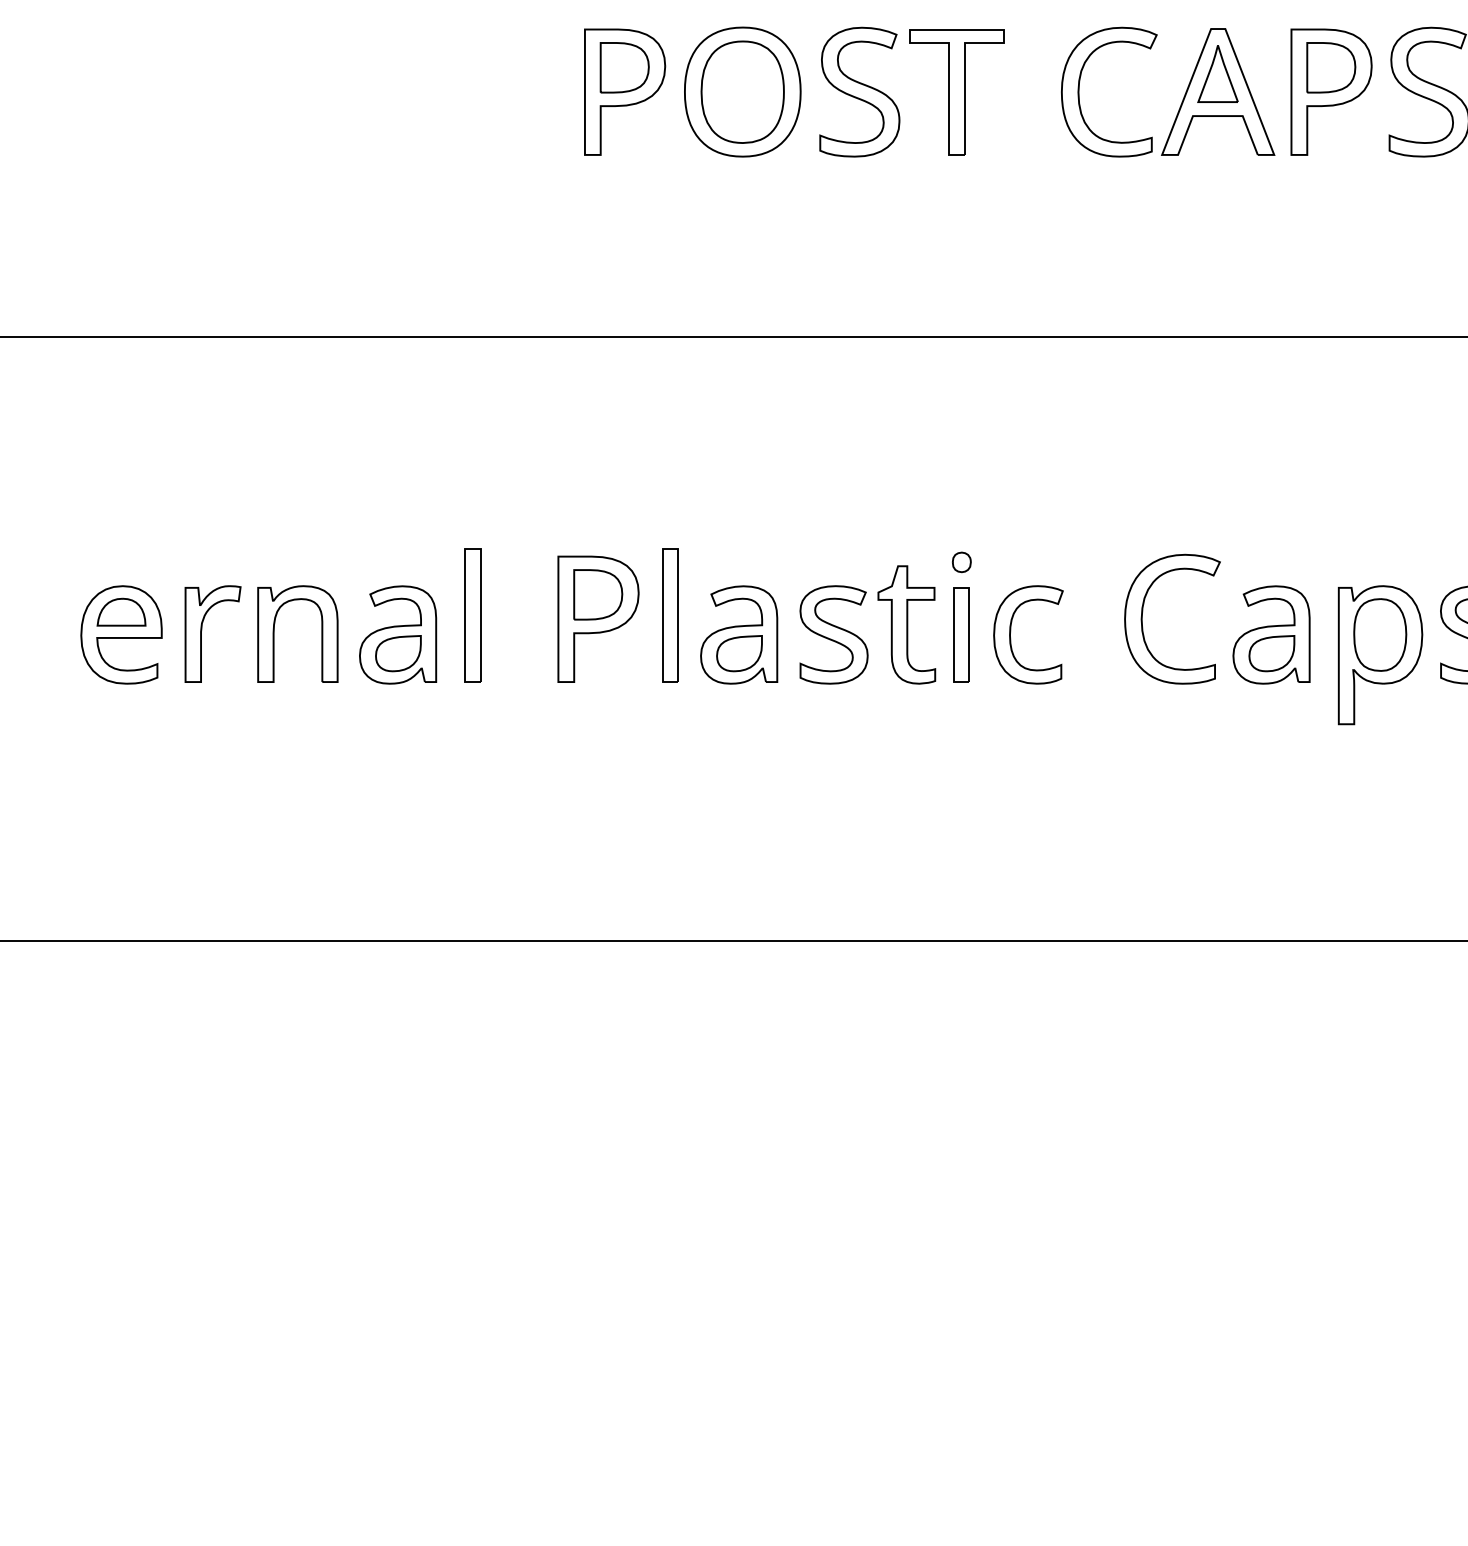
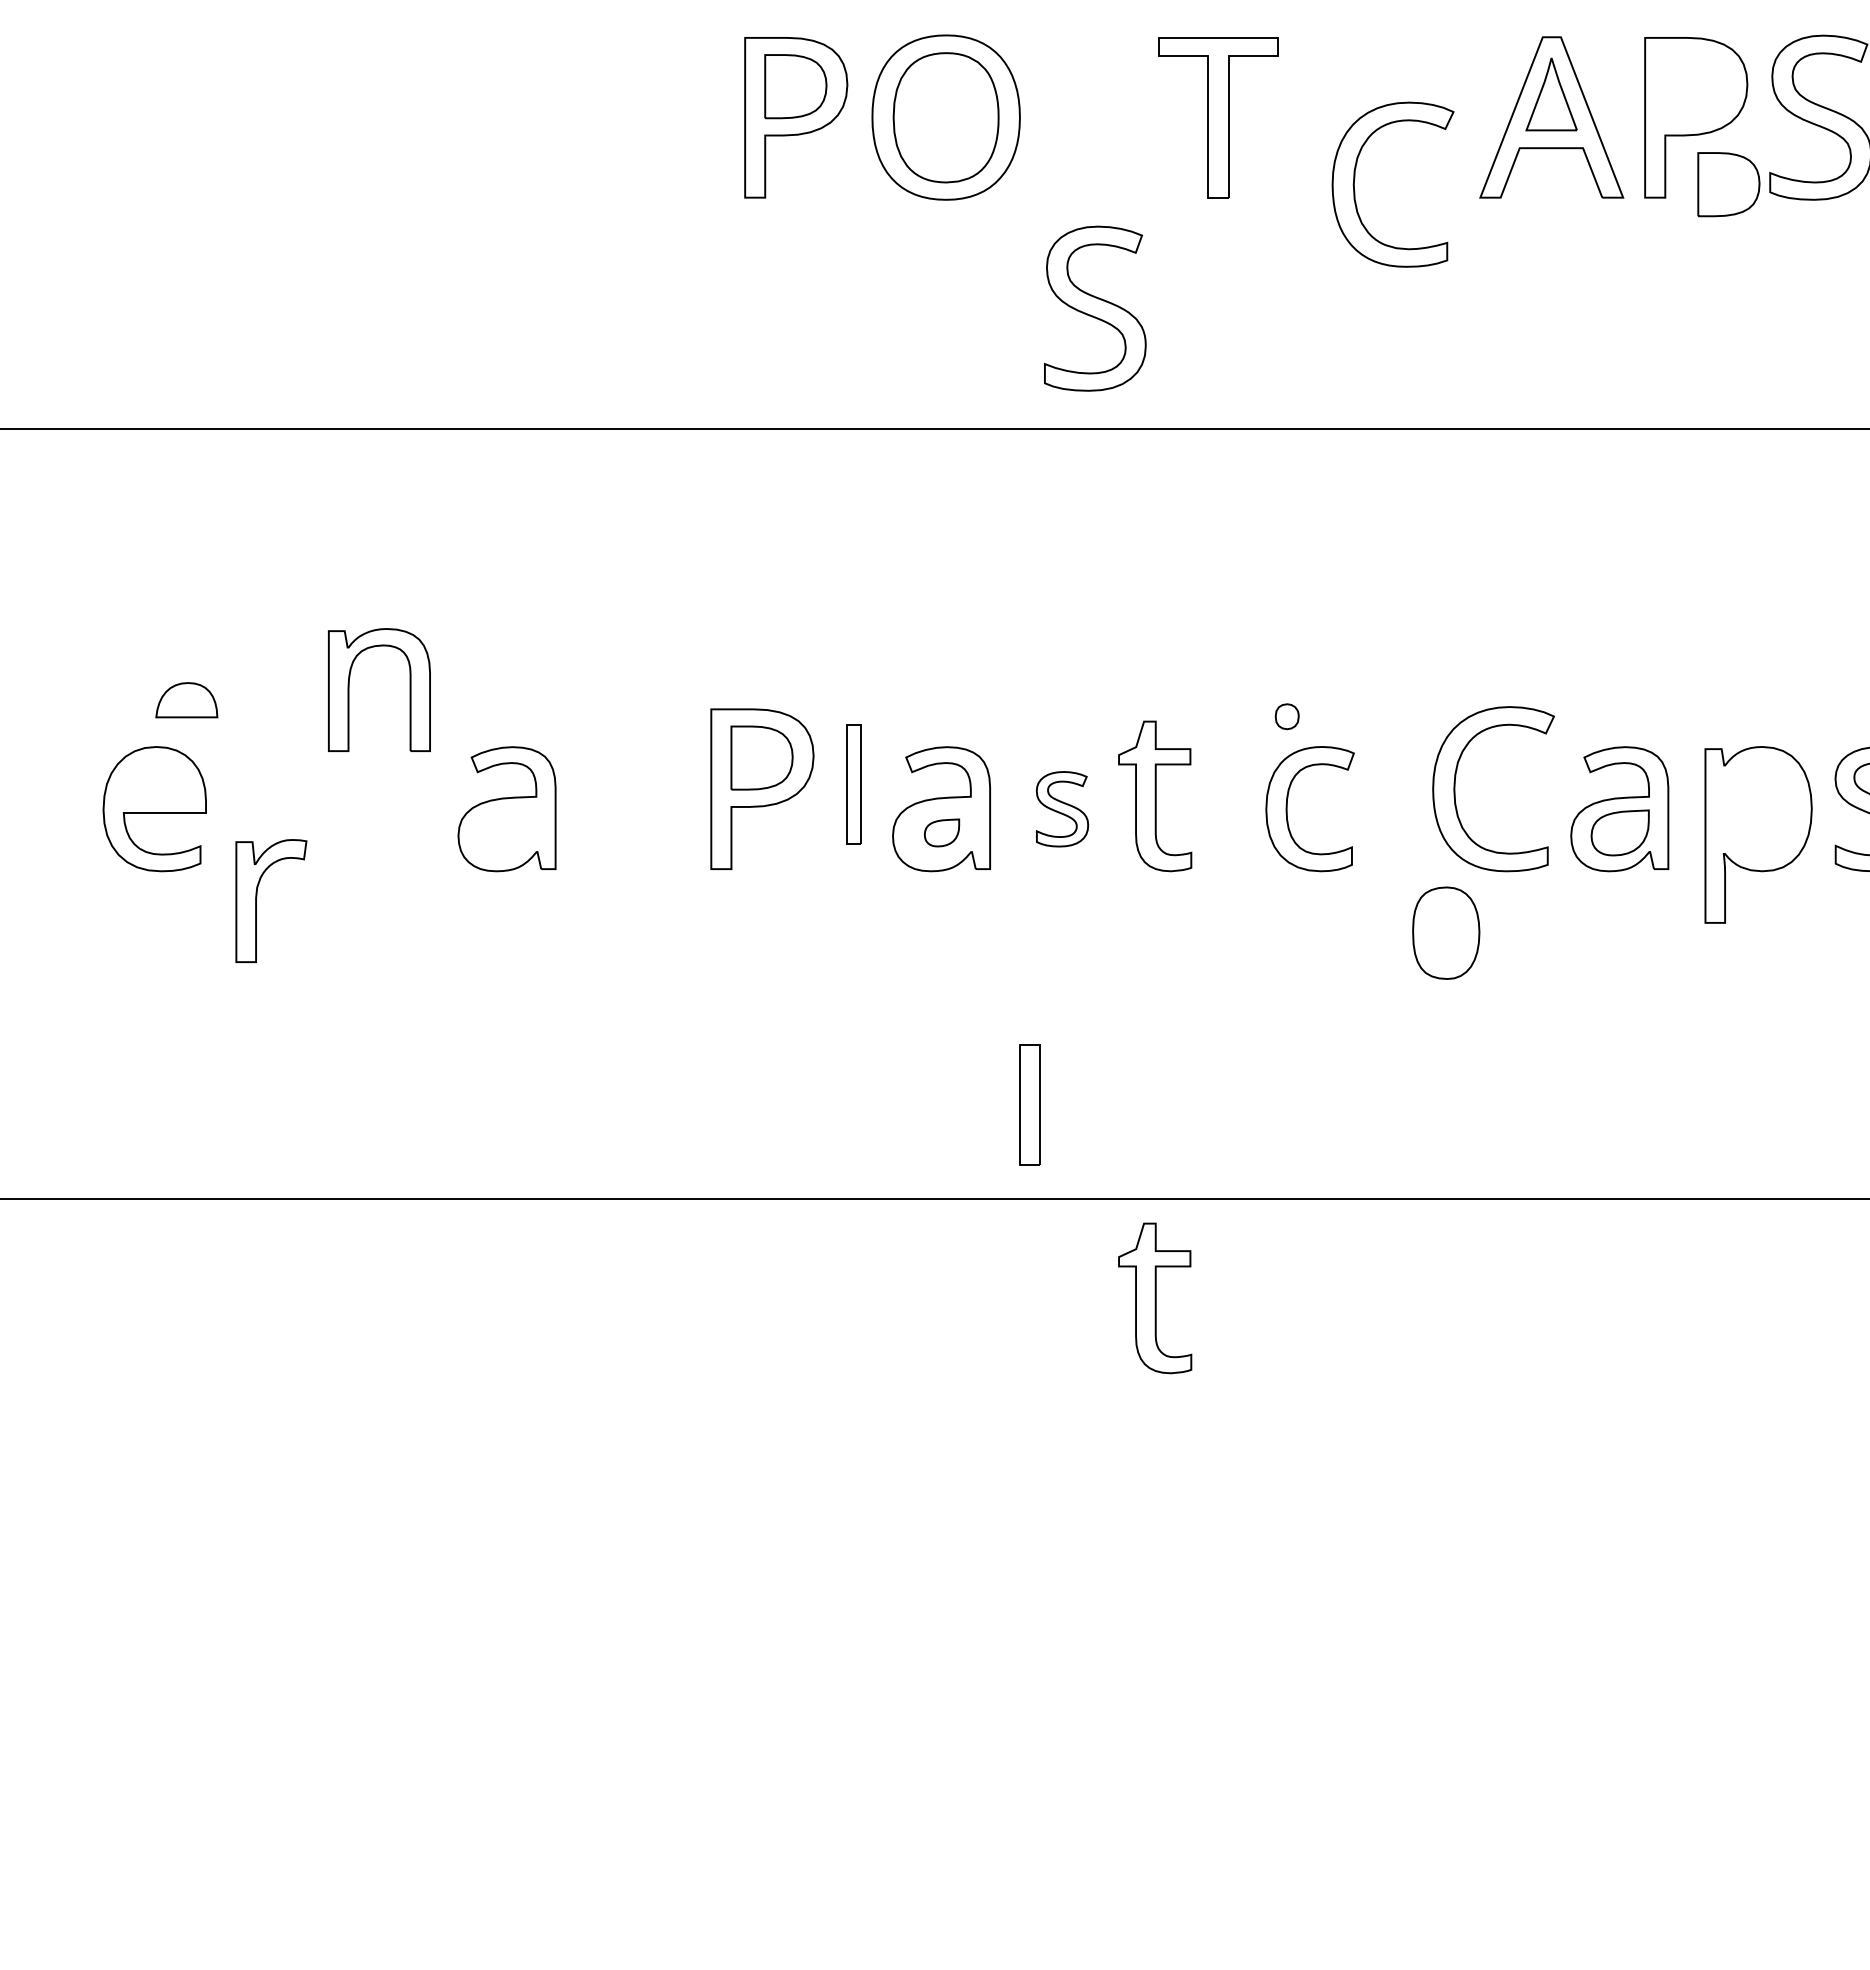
part: (1330, 67) -> (1728, 184), moved
part: (1079, 88) -> (1355, 179), moved
part: (859, 92) -> (1095, 308), moved
part: (961, 562) -> (1286, 716), moved
part: (121, 612) -> (186, 700), moved
part: (472, 614) -> (602, 783), removed
part: (670, 614) -> (853, 783), size x0.7
part: (202, 631) -> (257, 897), moved
part: (274, 633) -> (349, 689), moved
part: (961, 634) -> (1029, 1104), moved
part: (1380, 634) -> (1446, 932), moved
part: (834, 635) -> (1062, 809), size x0.6
part: (398, 653) -> (507, 832), removed
part: (739, 653) -> (941, 832), size x0.6
part: (907, 1019) -> (1155, 1298), added

